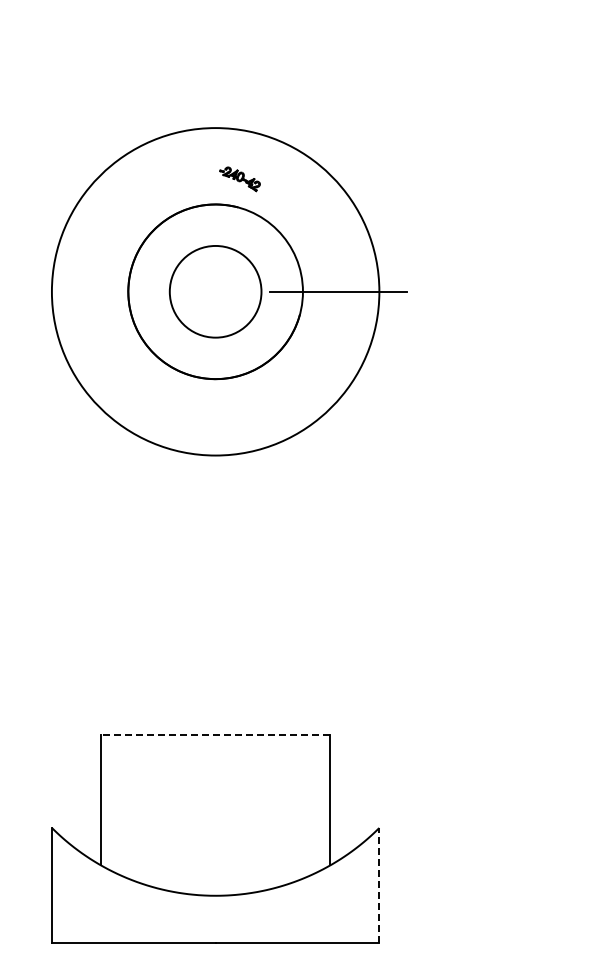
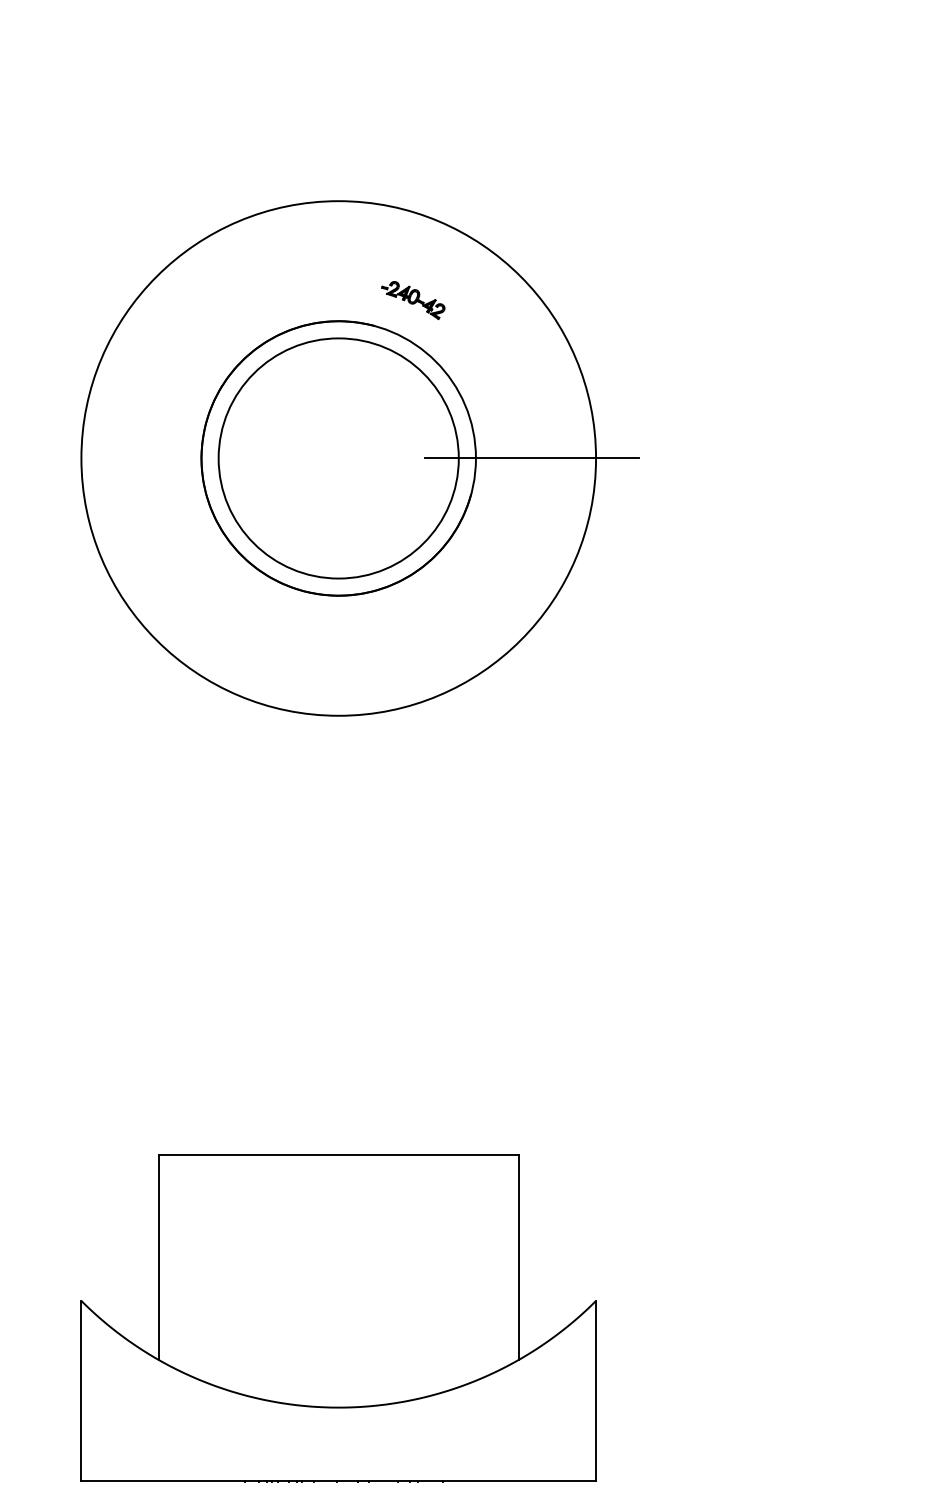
part: (239, 179) -> (412, 300), moved
circle: (215, 291) -> (338, 457), size x1.67
line: (215, 735) -> (338, 1155), dashed -> solid
line: (379, 884) -> (596, 1389), dashed -> solid

